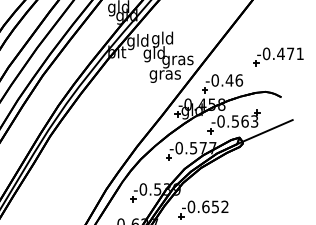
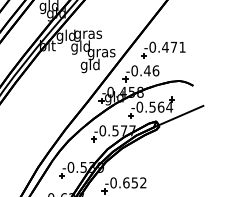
text: (163, 39) -> (88, 34), gld -> gras
part: (278, 56) -> (163, 49), moved
text: (164, 74) -> (89, 65), gras -> gld
text: (254, 121) -> (169, 107), -0.563 -> -0.564

